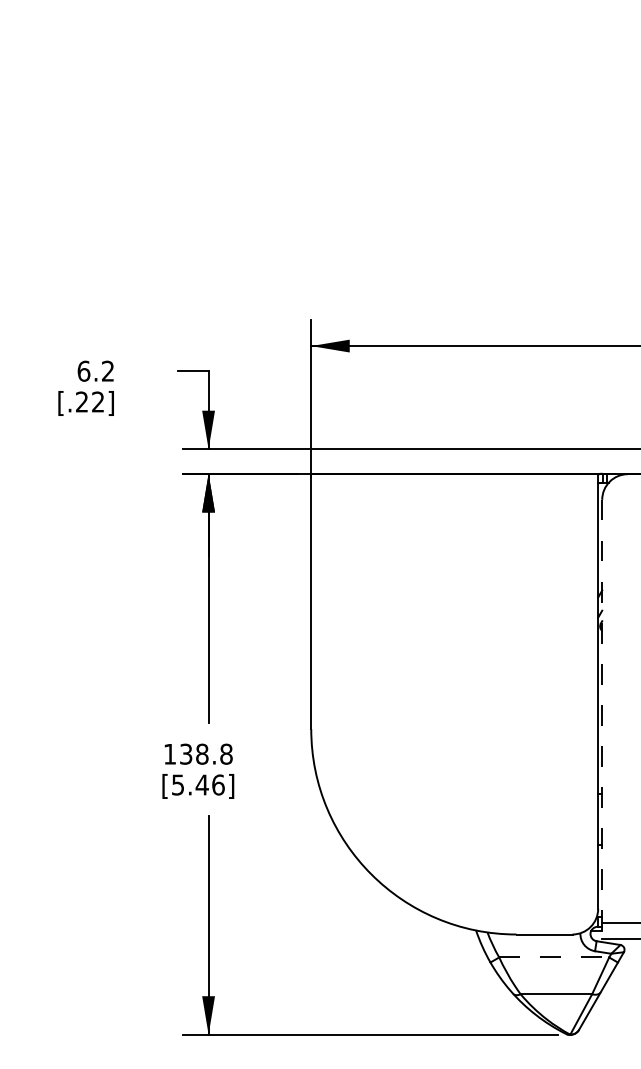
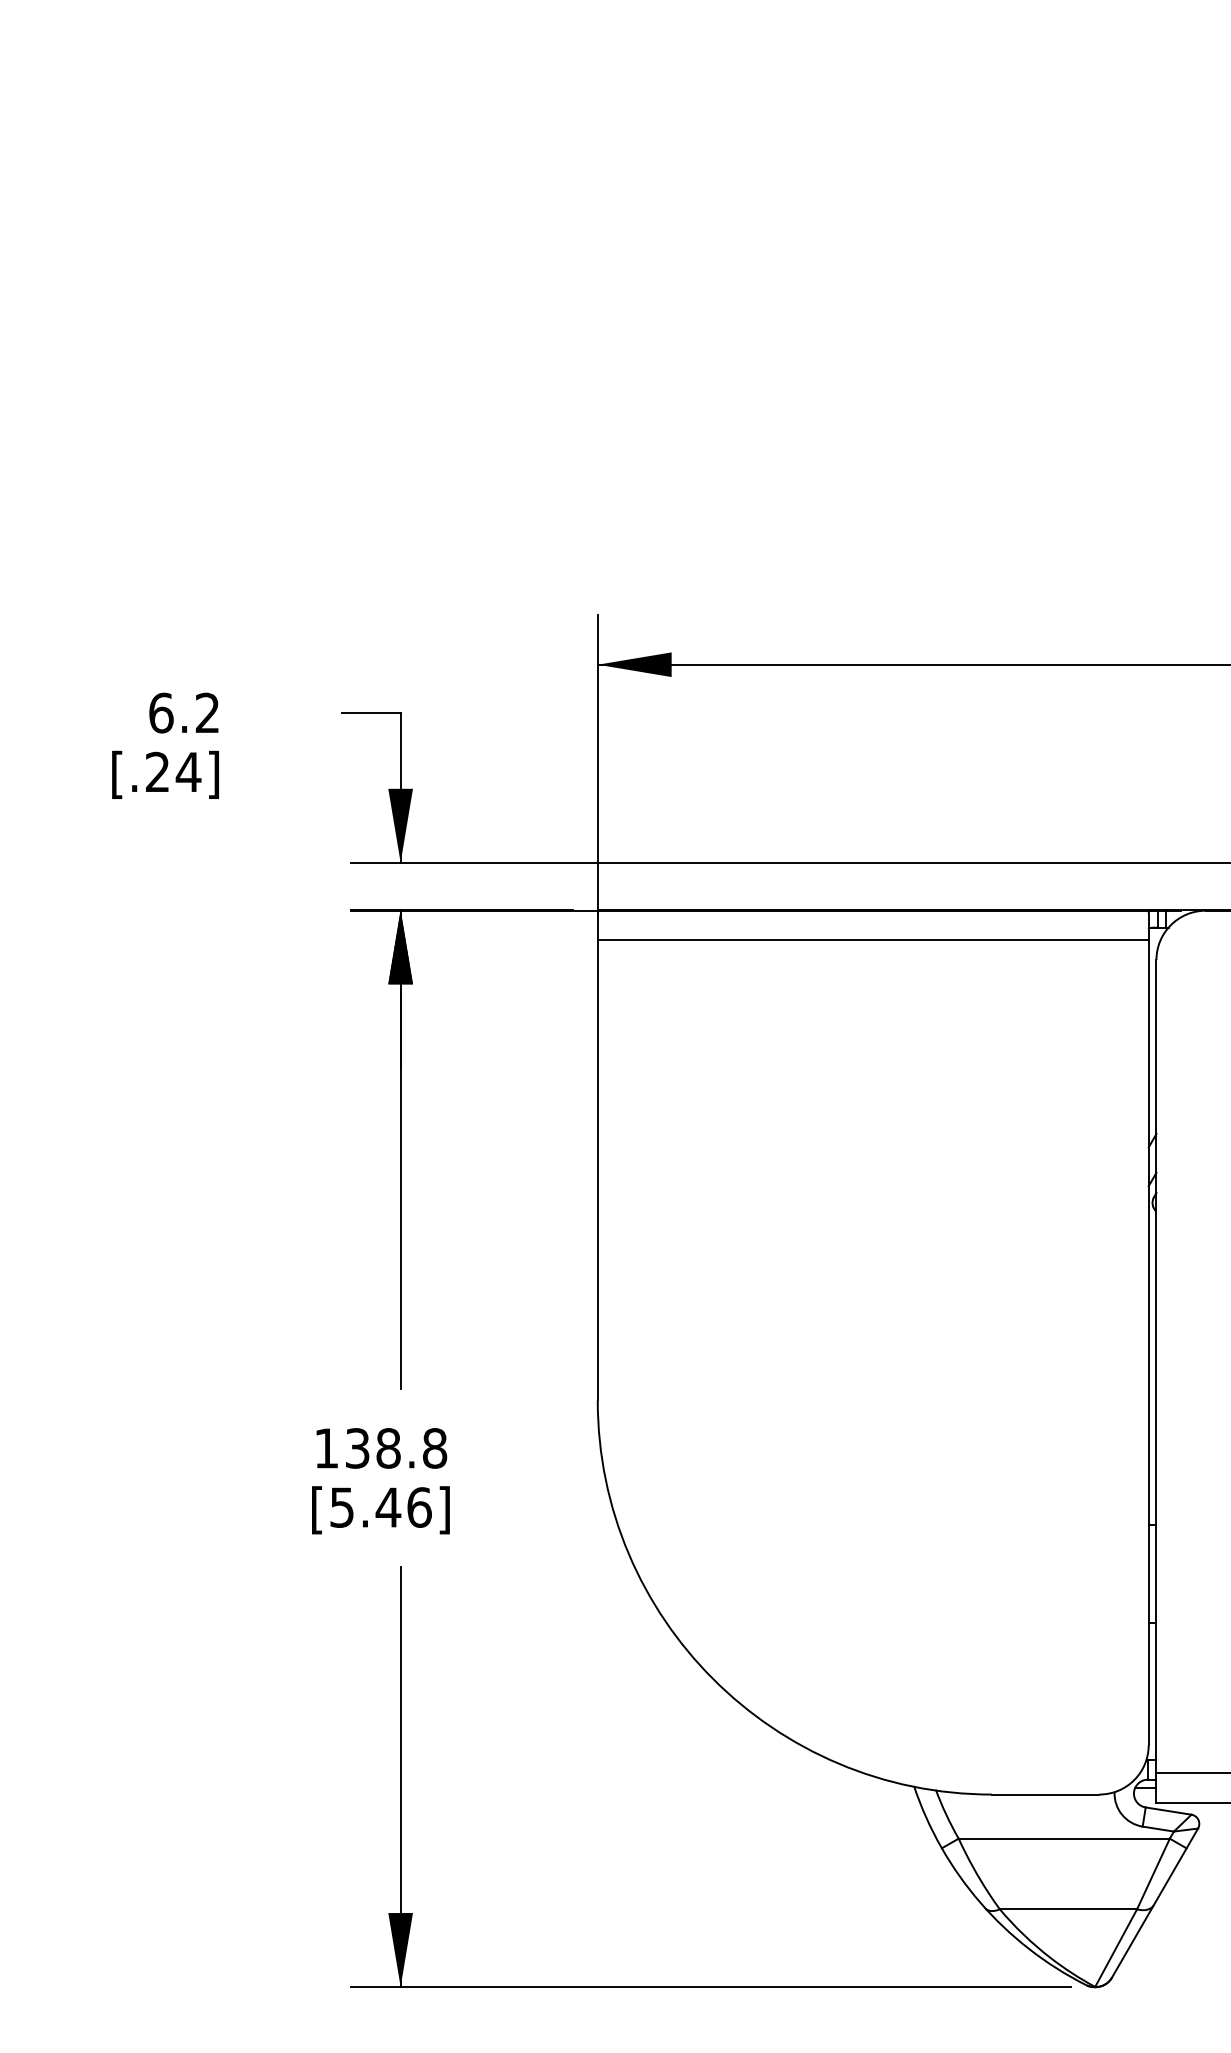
text: (97, 401) -> (187, 771), [.22] -> [.24]
line: (454, 489) -> (872, 940), added
line: (602, 719) -> (1156, 1381), dashed -> solid
line: (554, 957) -> (1064, 1838), dashed -> solid

